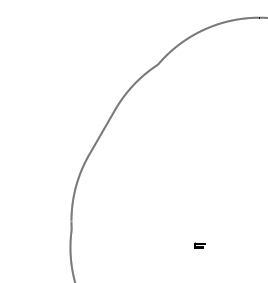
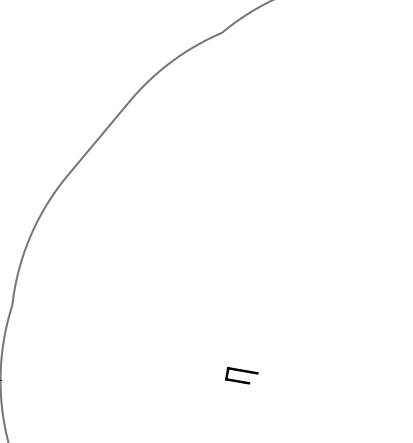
part: (199, 245) -> (240, 375), size x1.6

